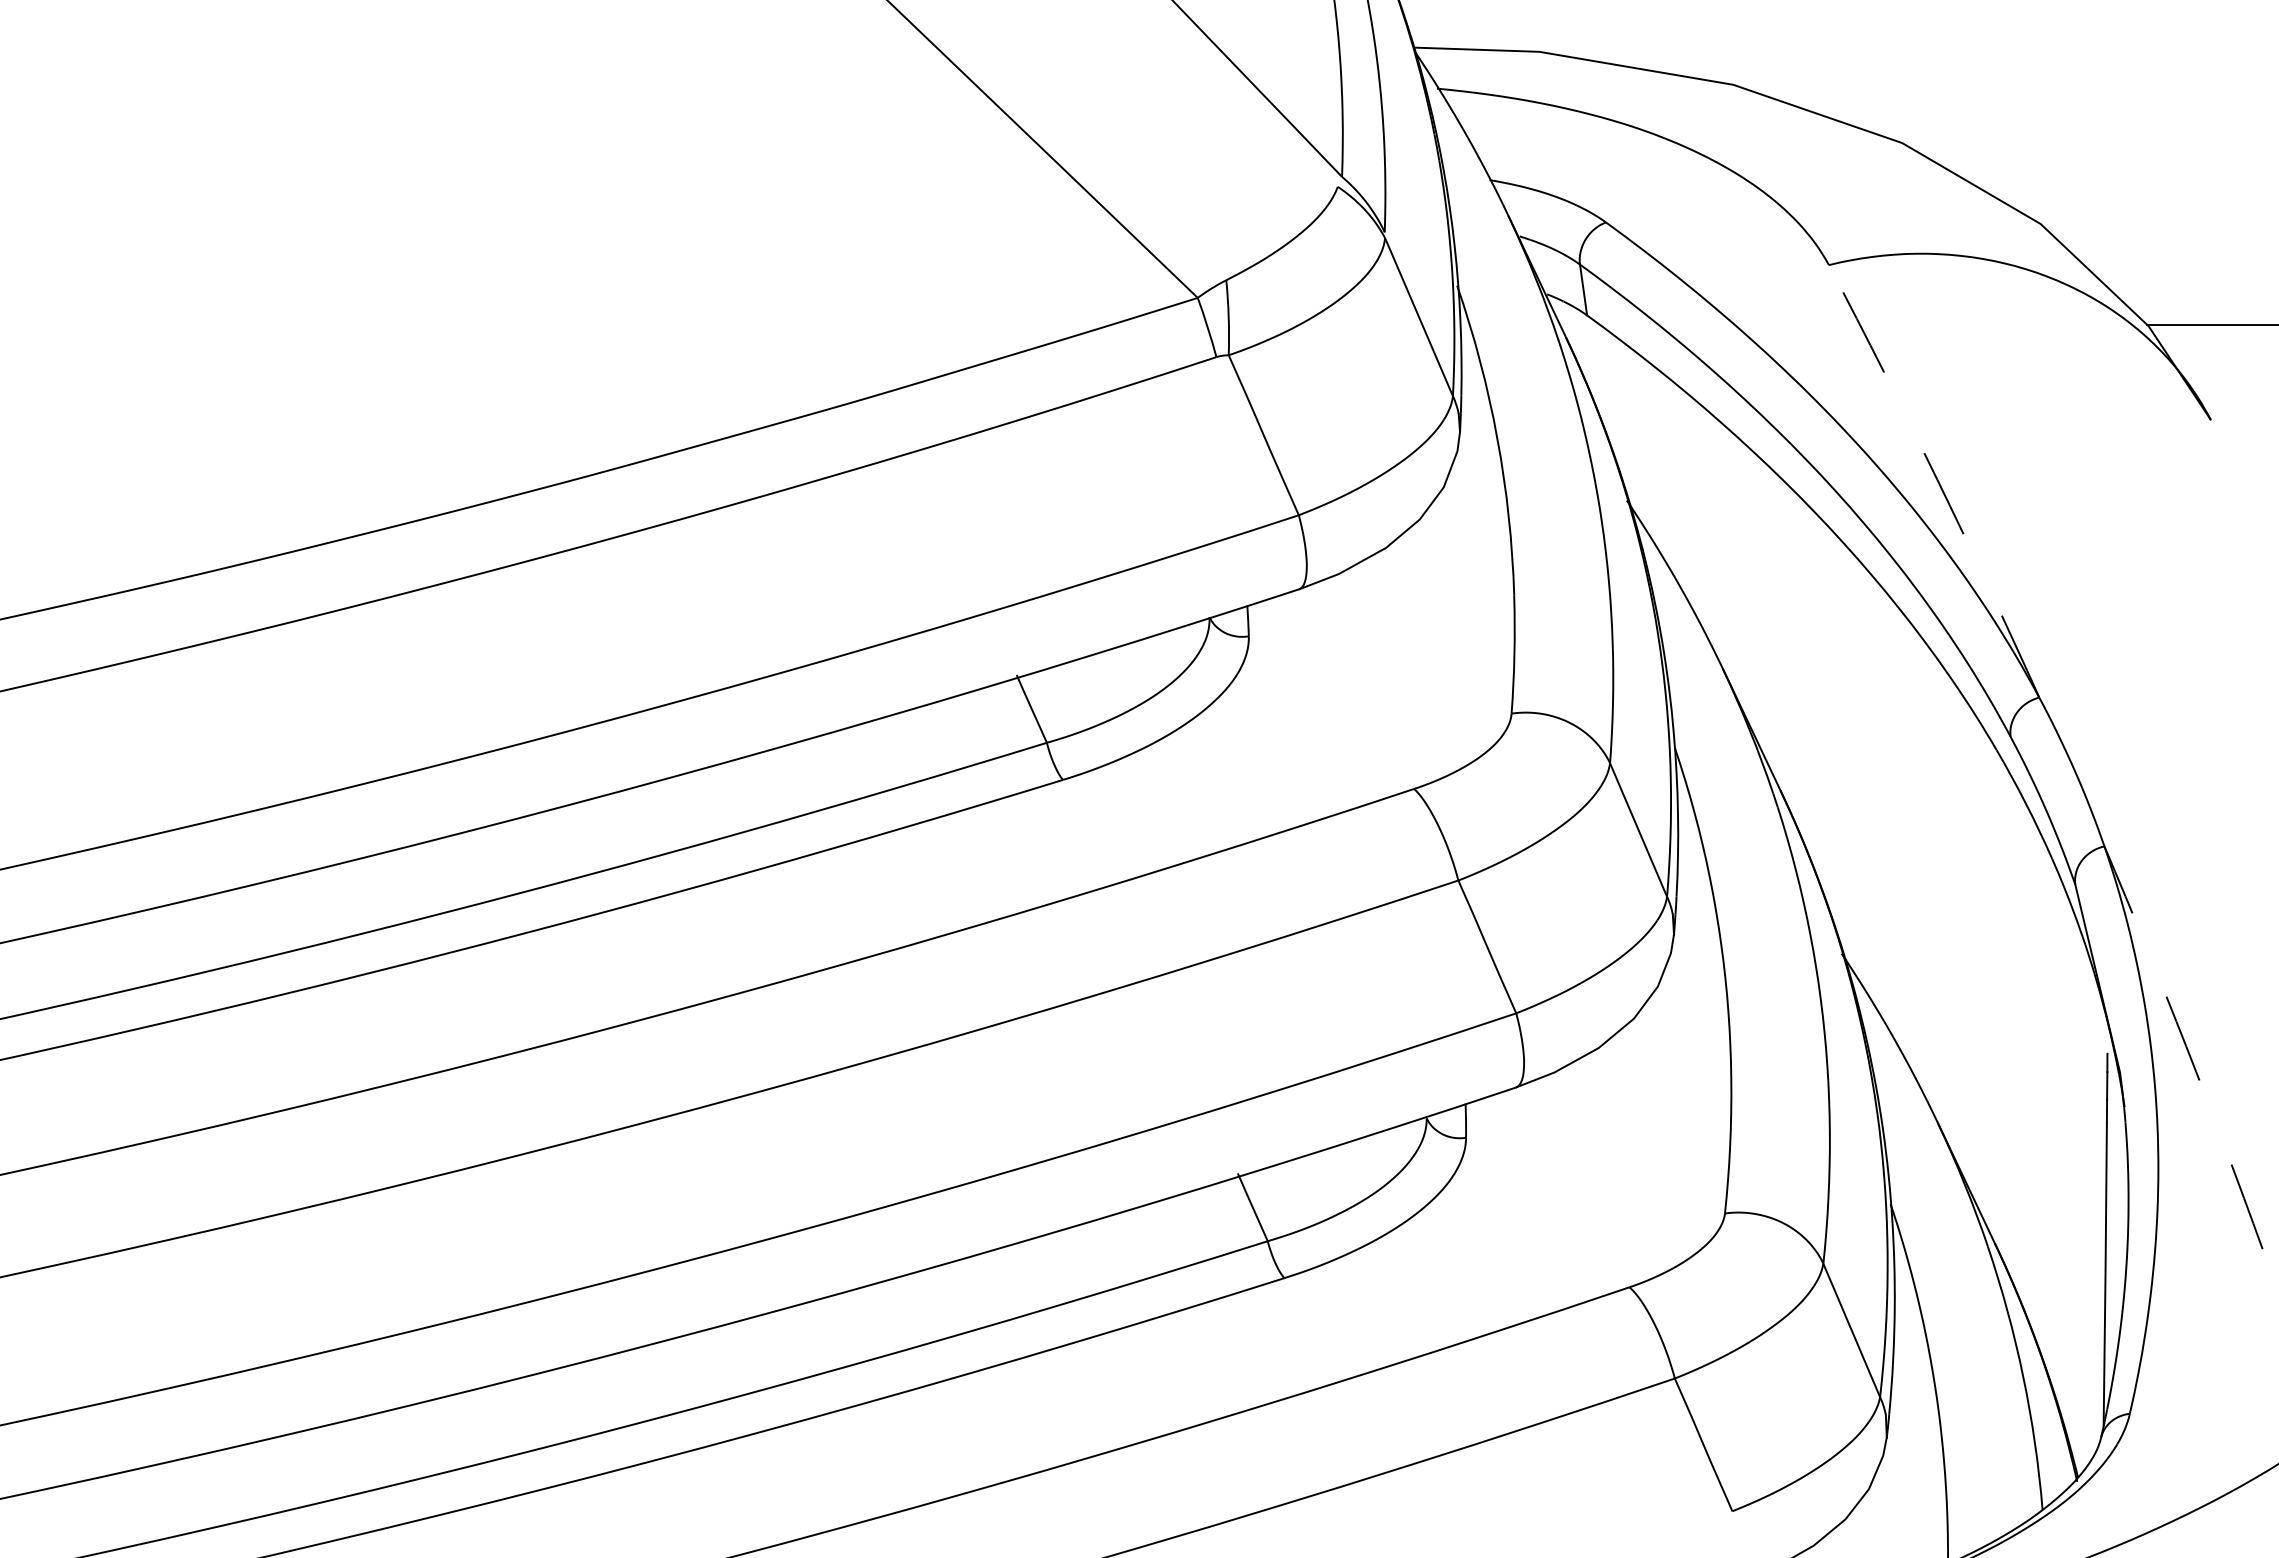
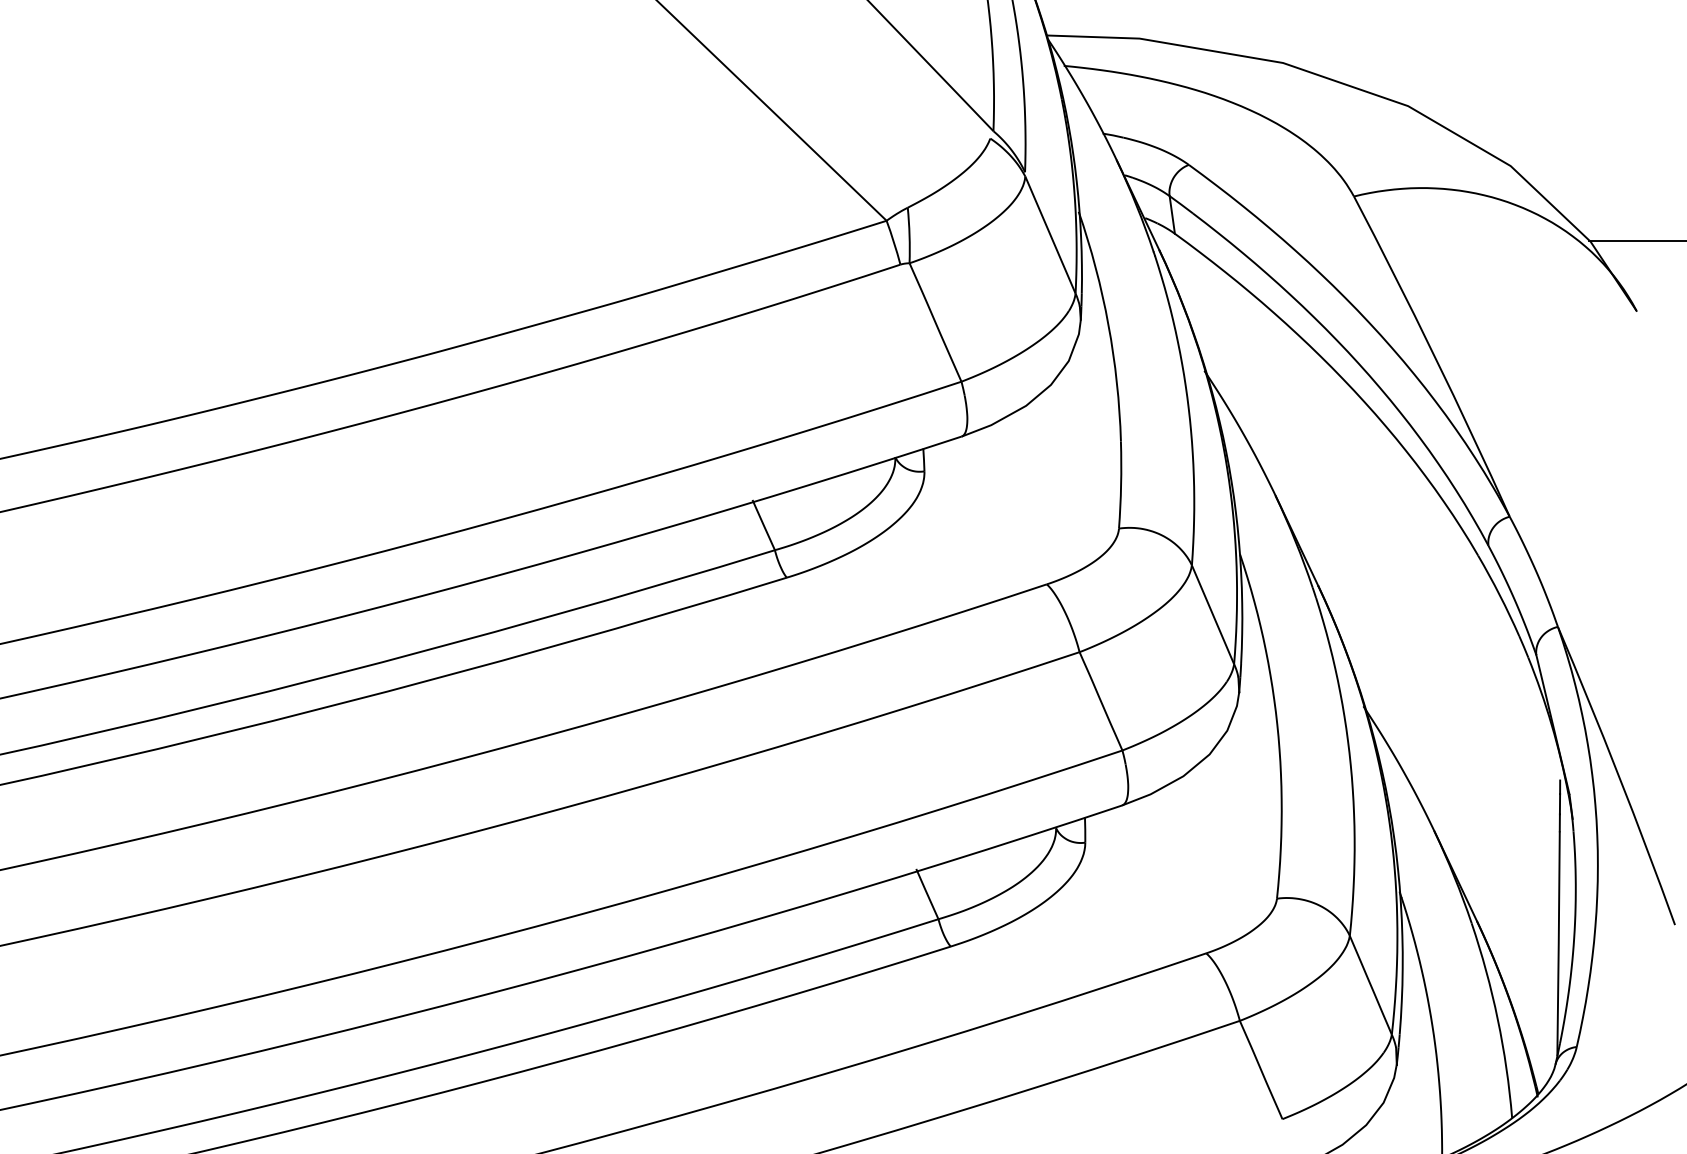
arc: (1937, 479) -> (1434, 355), dashed -> solid
arc: (2186, 1046) -> (1618, 775), dashed -> solid

